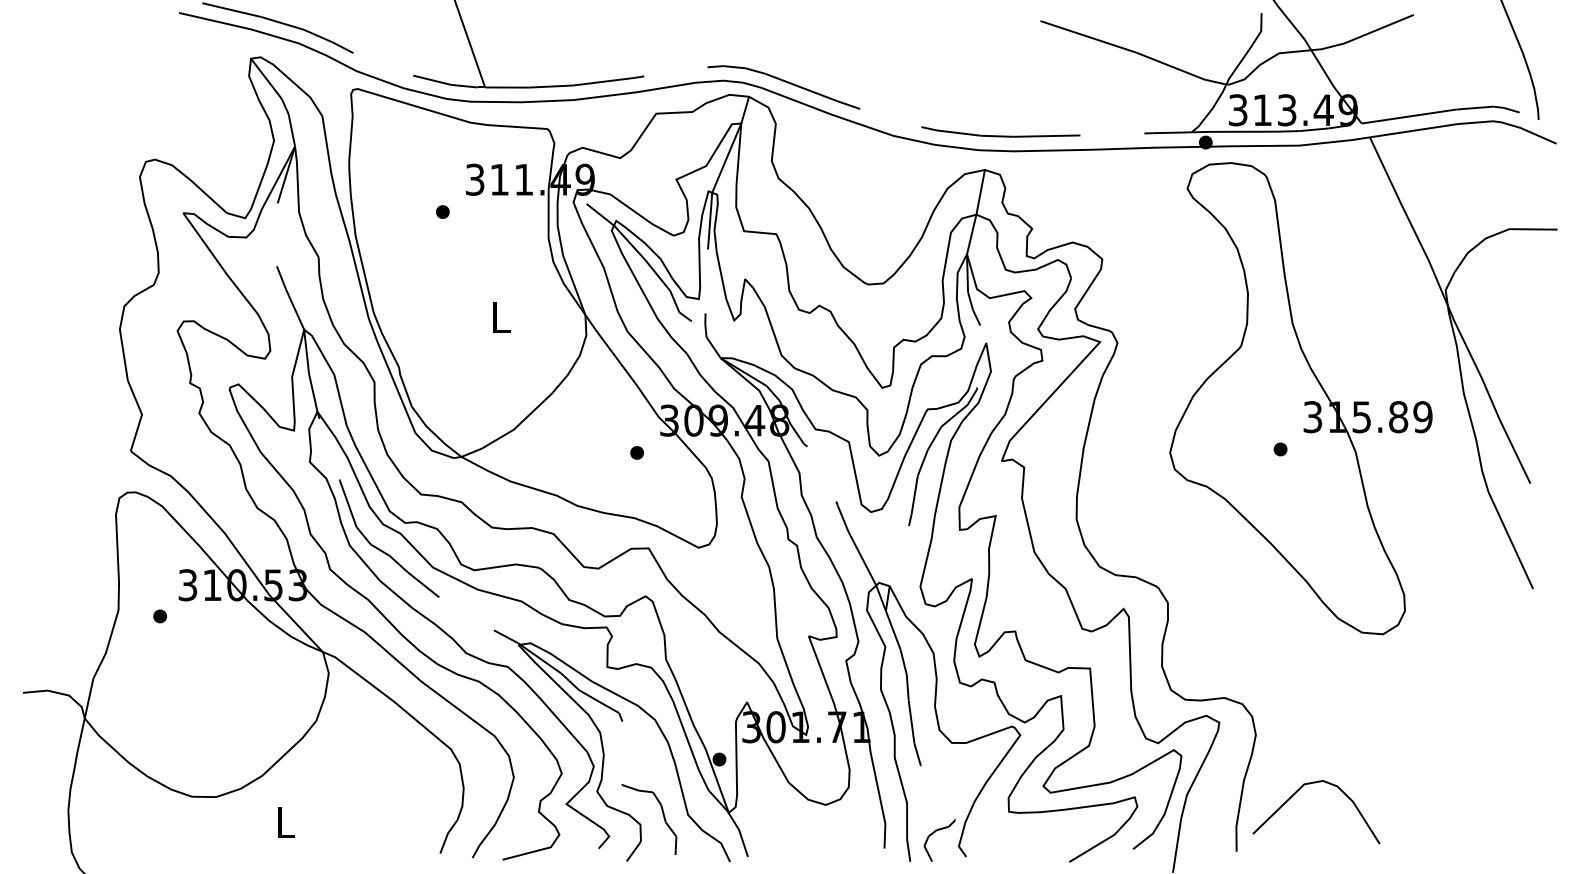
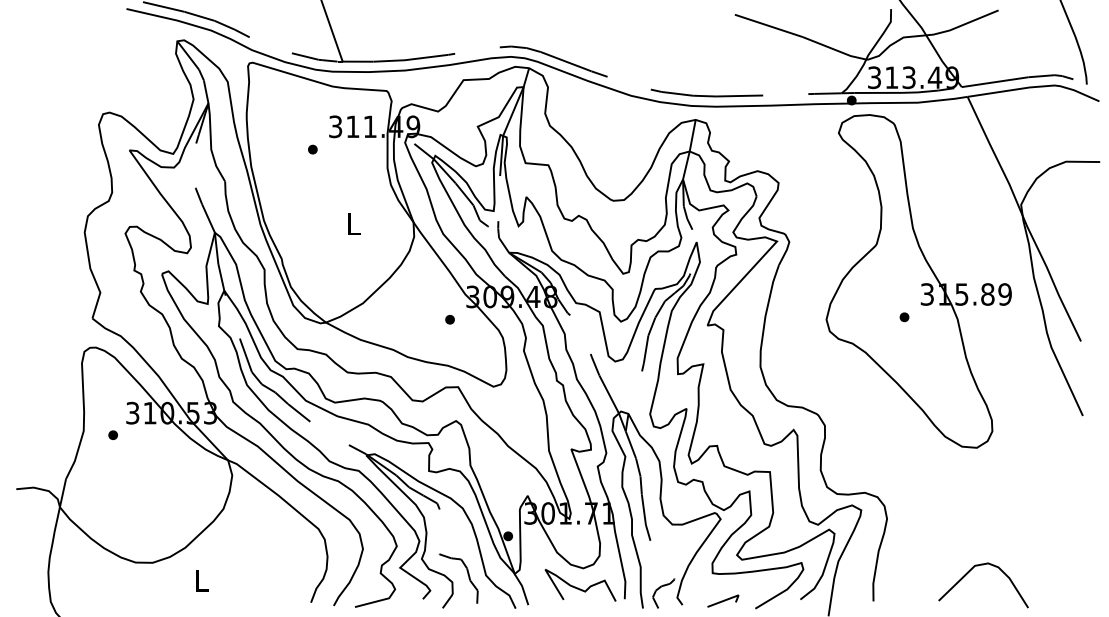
curve: (1297, 792) -> (970, 571), moved
curve: (818, 832) -> (578, 587), added
line: (1023, 851) -> (722, 601), added

